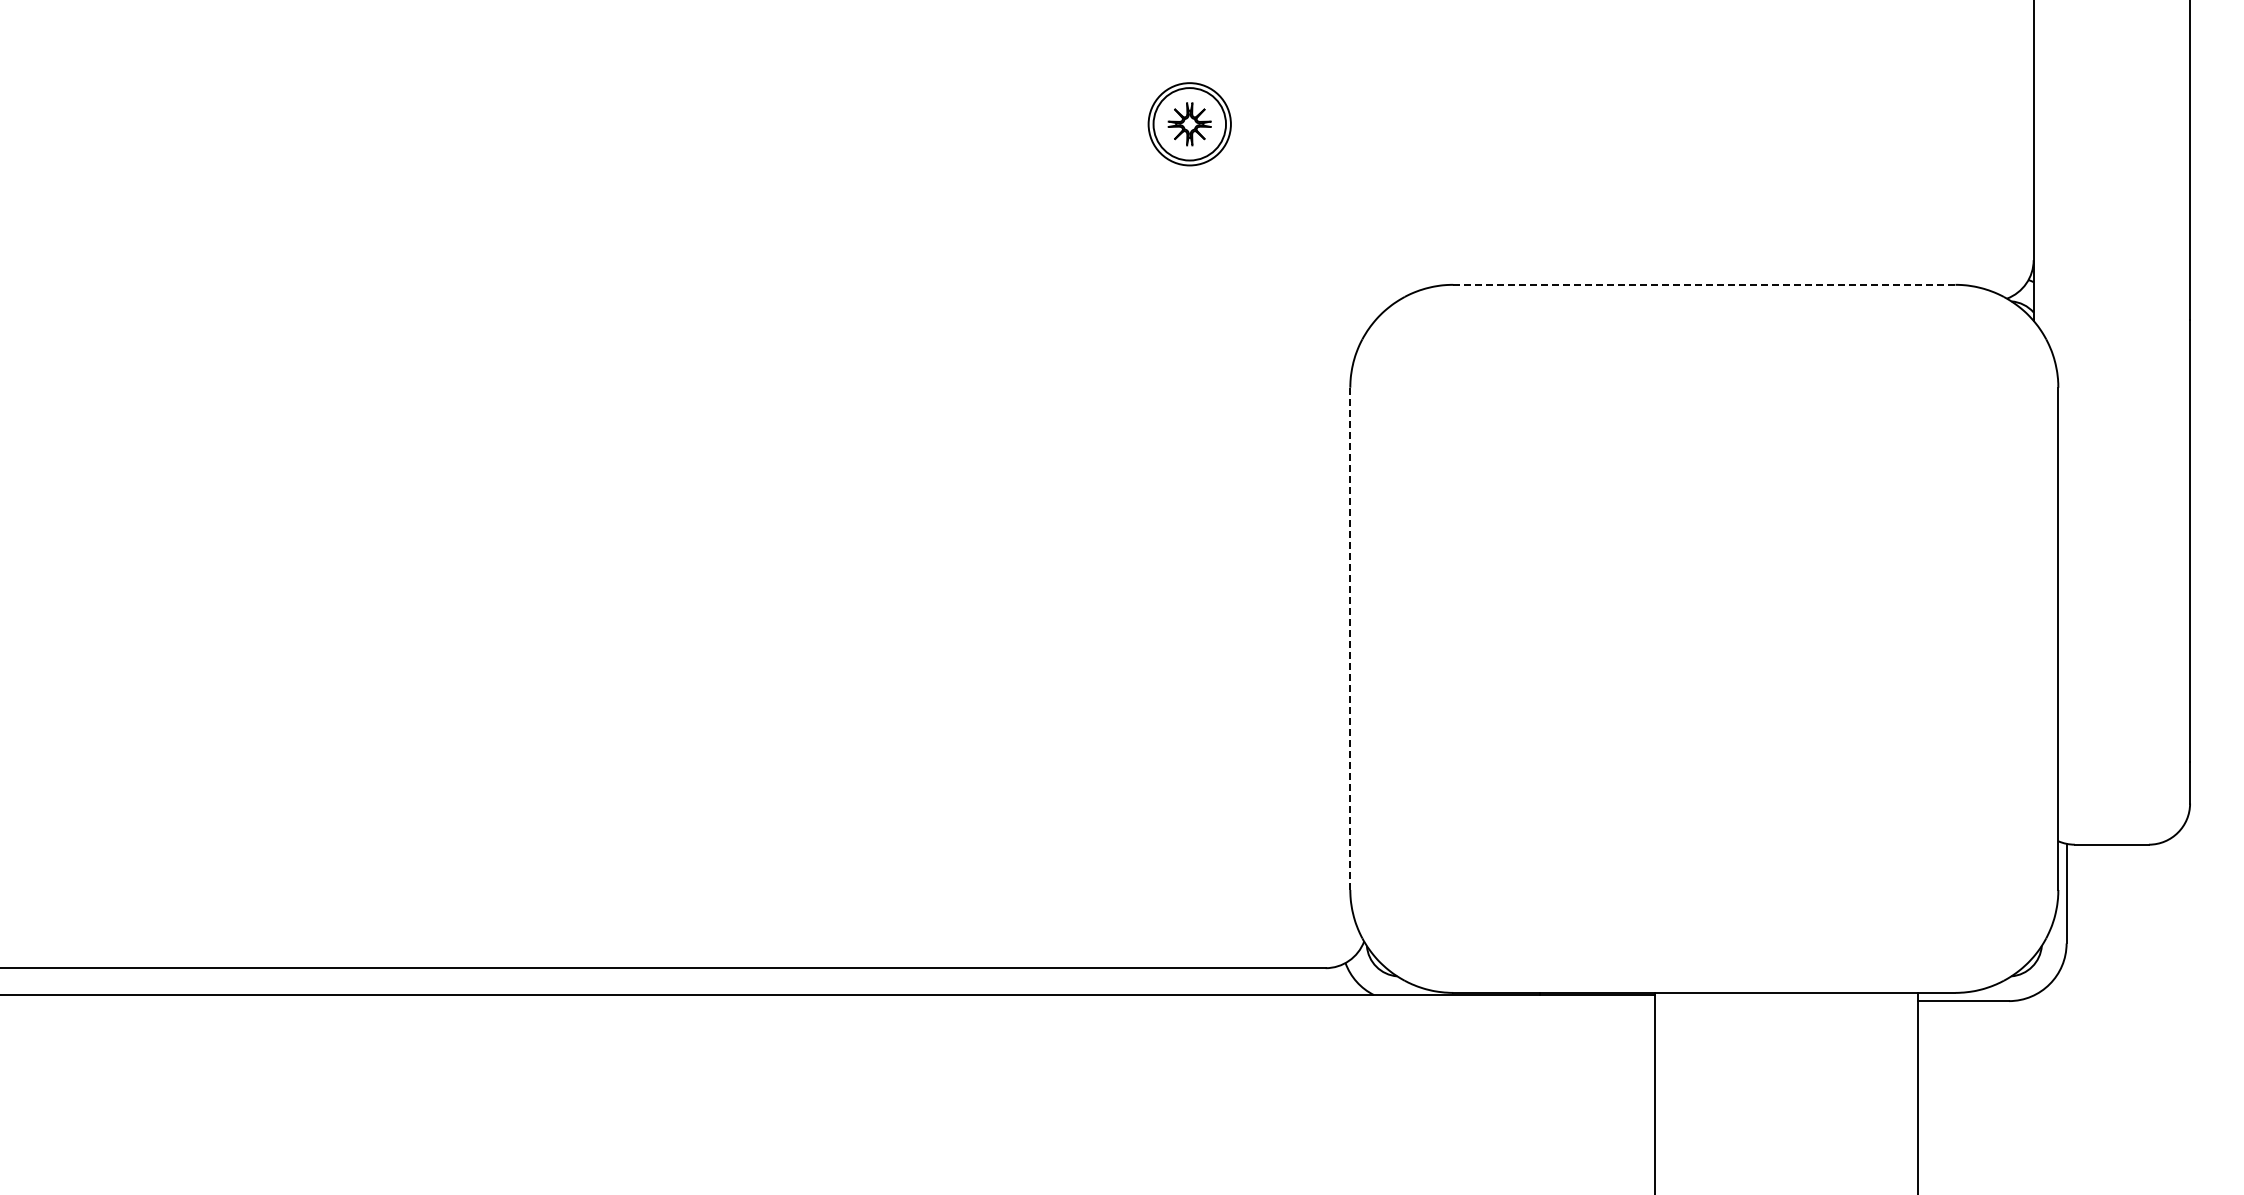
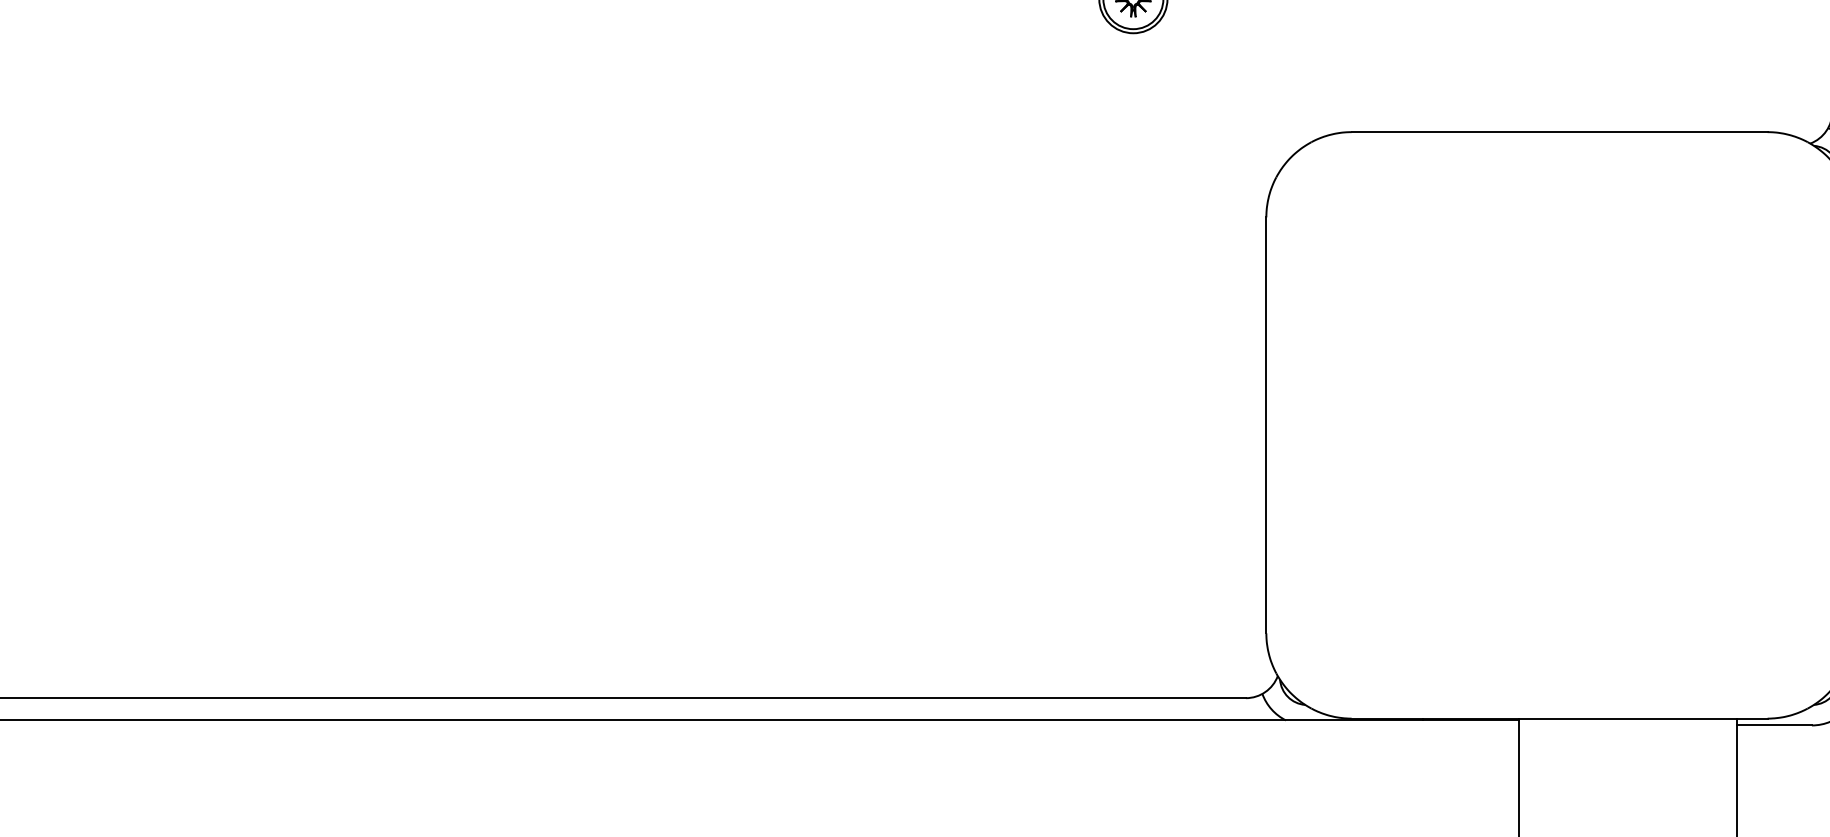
line: (1703, 284) -> (1558, 131), dashed -> solid
line: (1350, 639) -> (1266, 425), dashed -> solid

